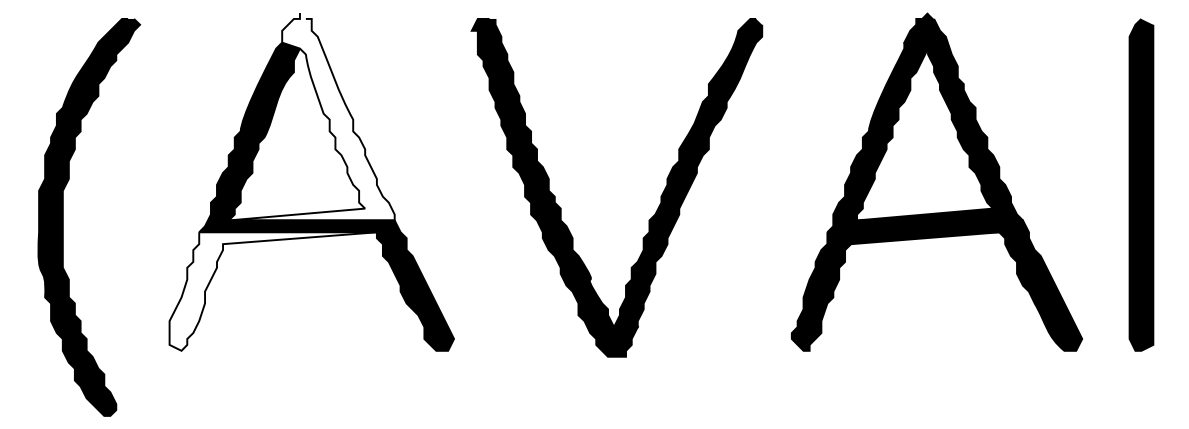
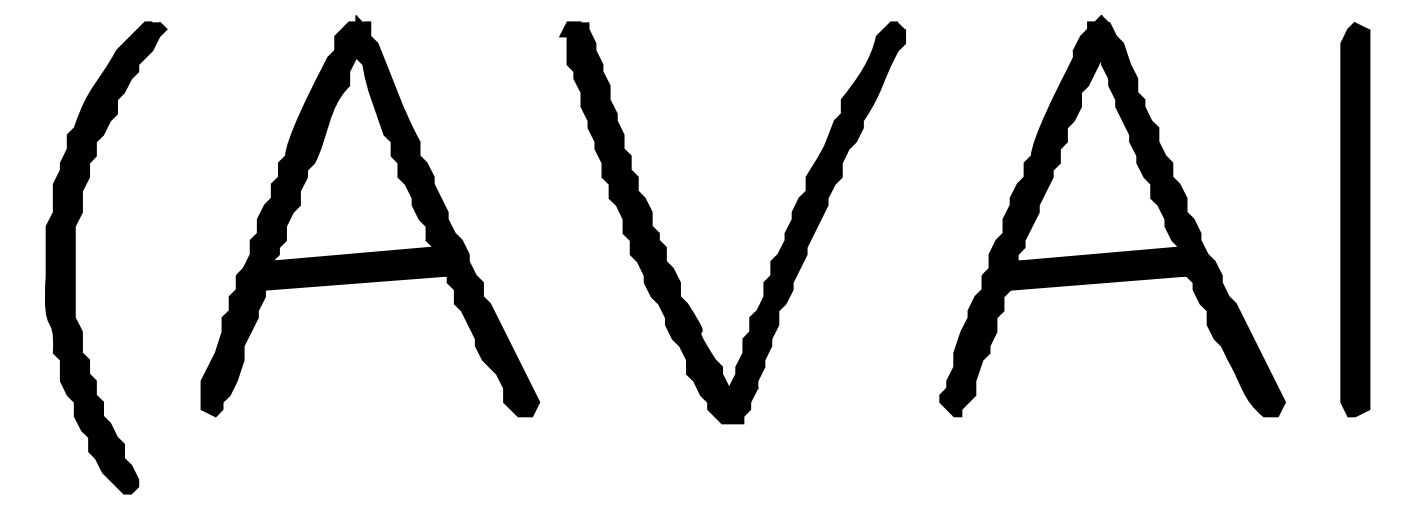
fill: (311, 116) -> (370, 138), added
fill: (272, 291) -> (323, 345), added

